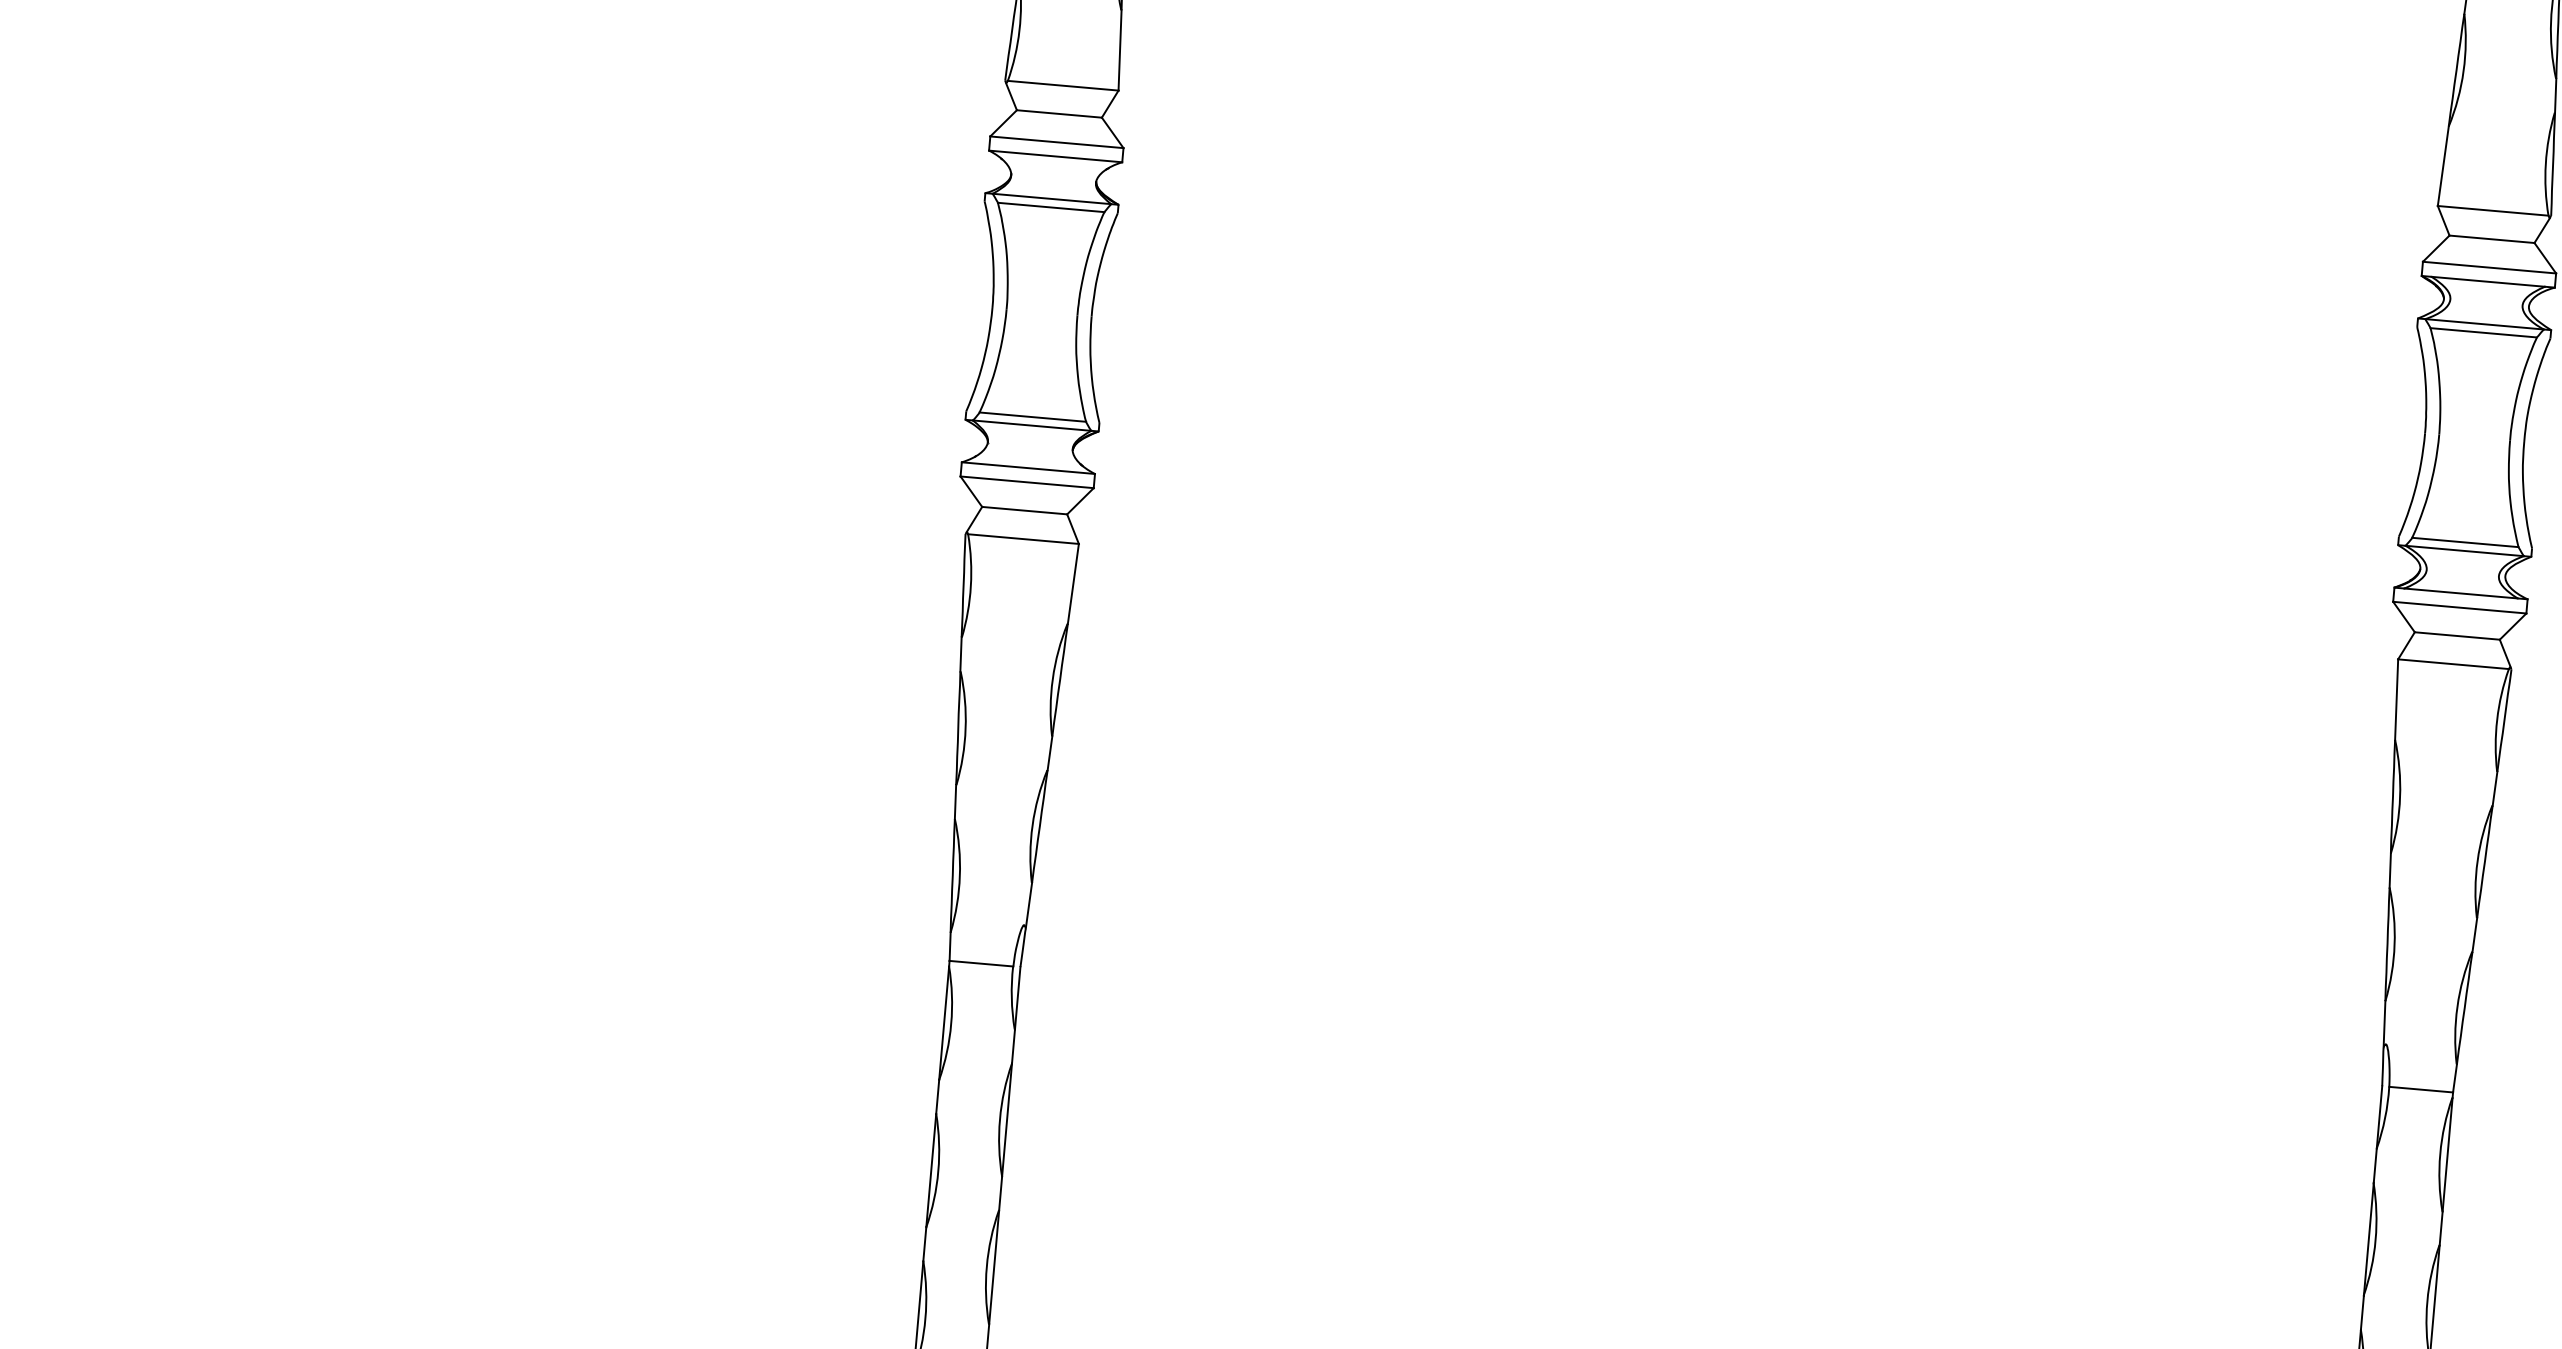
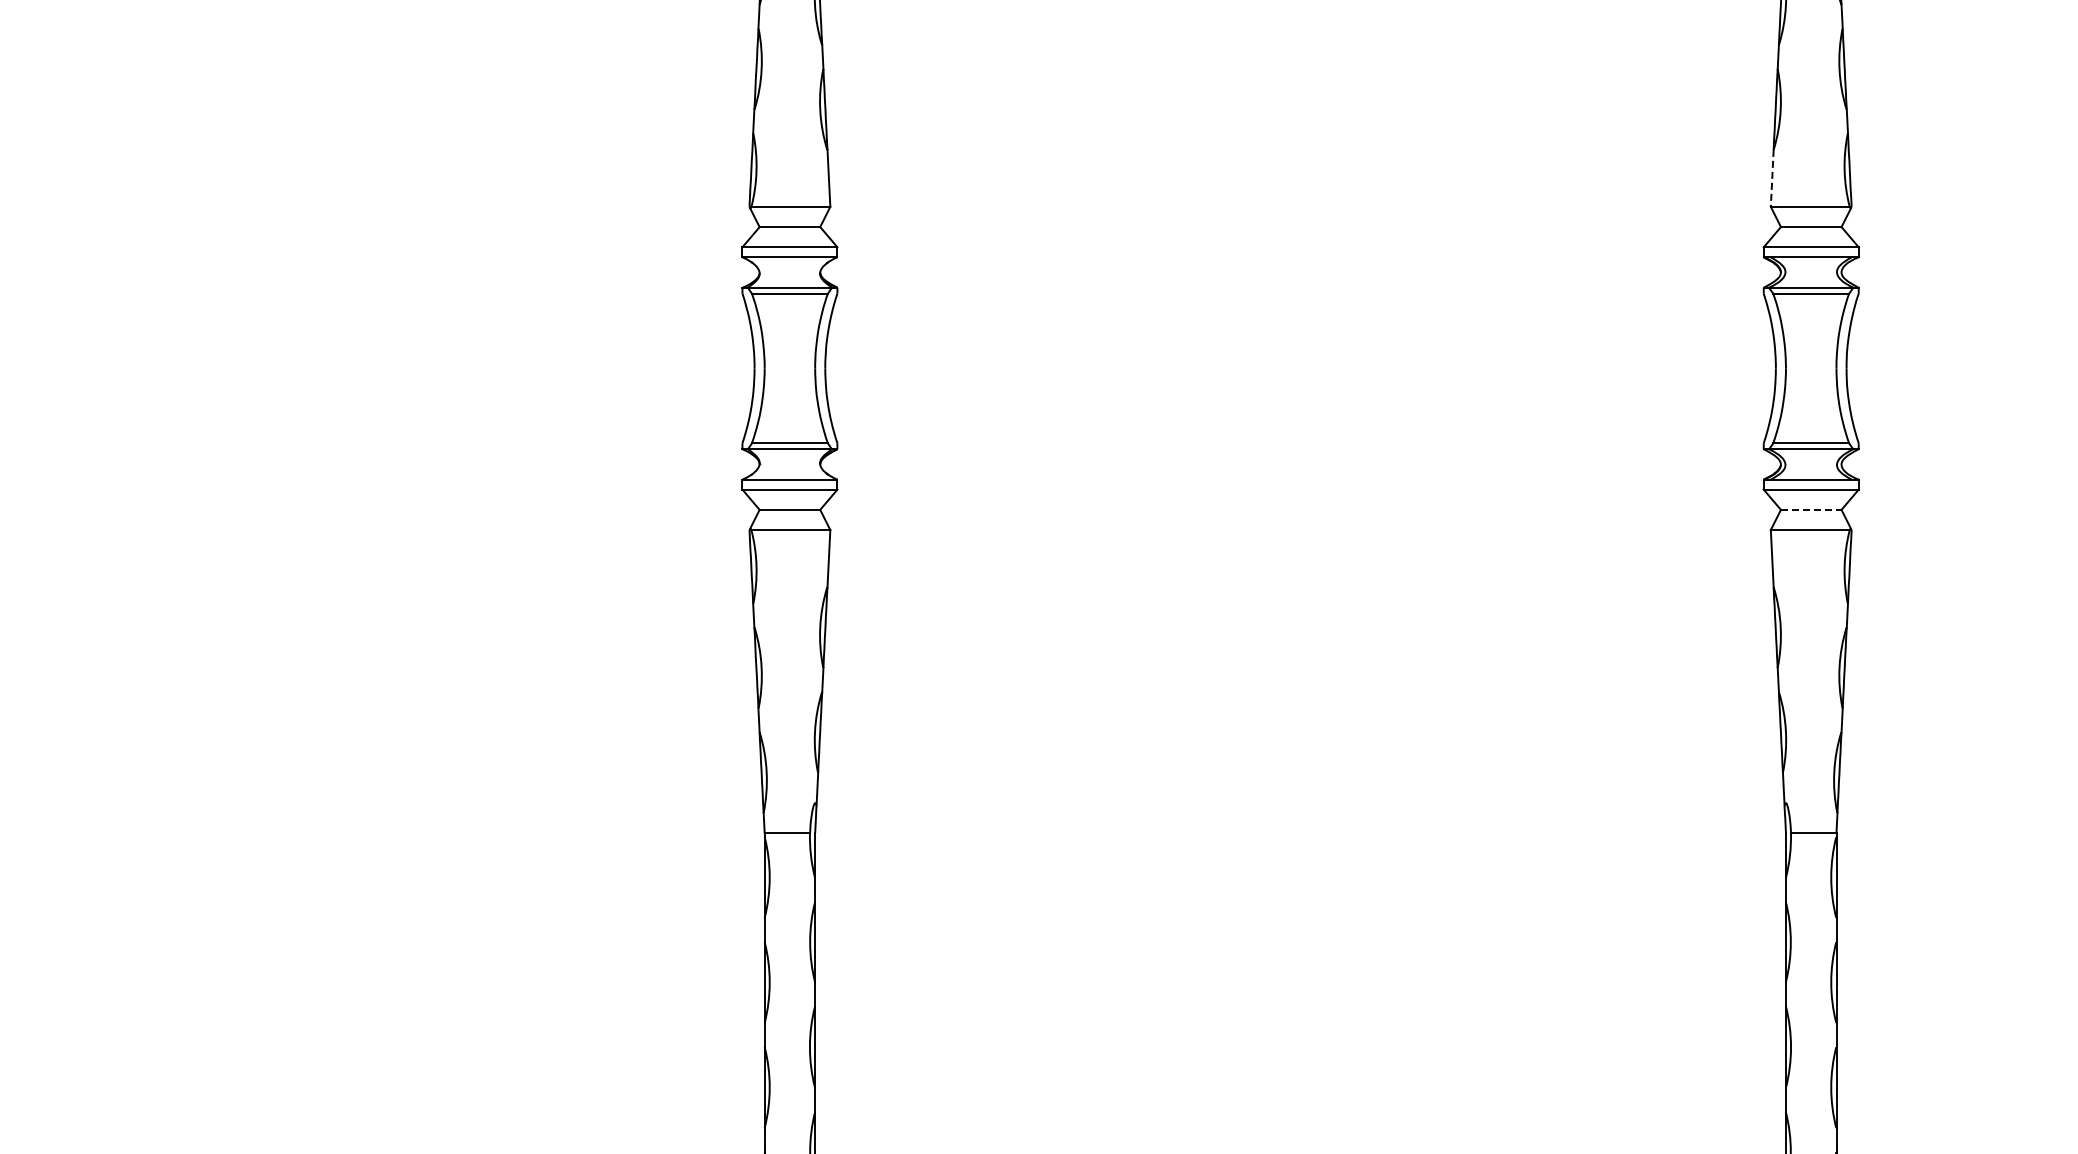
line: (2443, 166) -> (1772, 178), solid -> dashed
line: (2457, 635) -> (1811, 509), solid -> dashed

